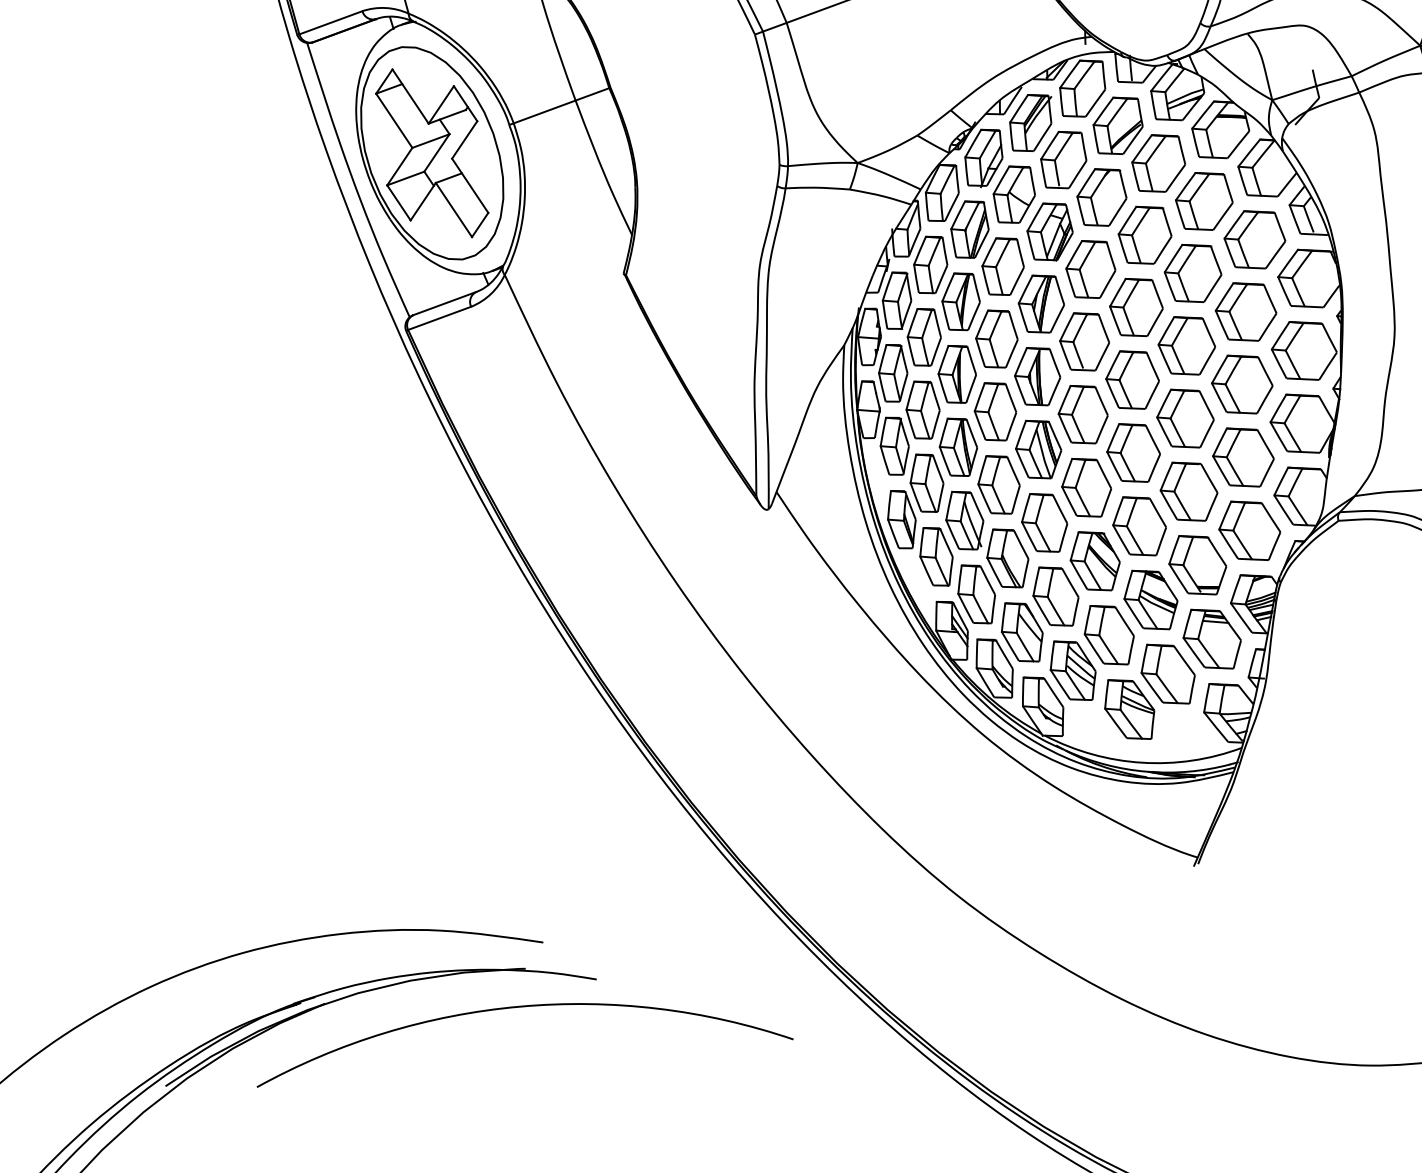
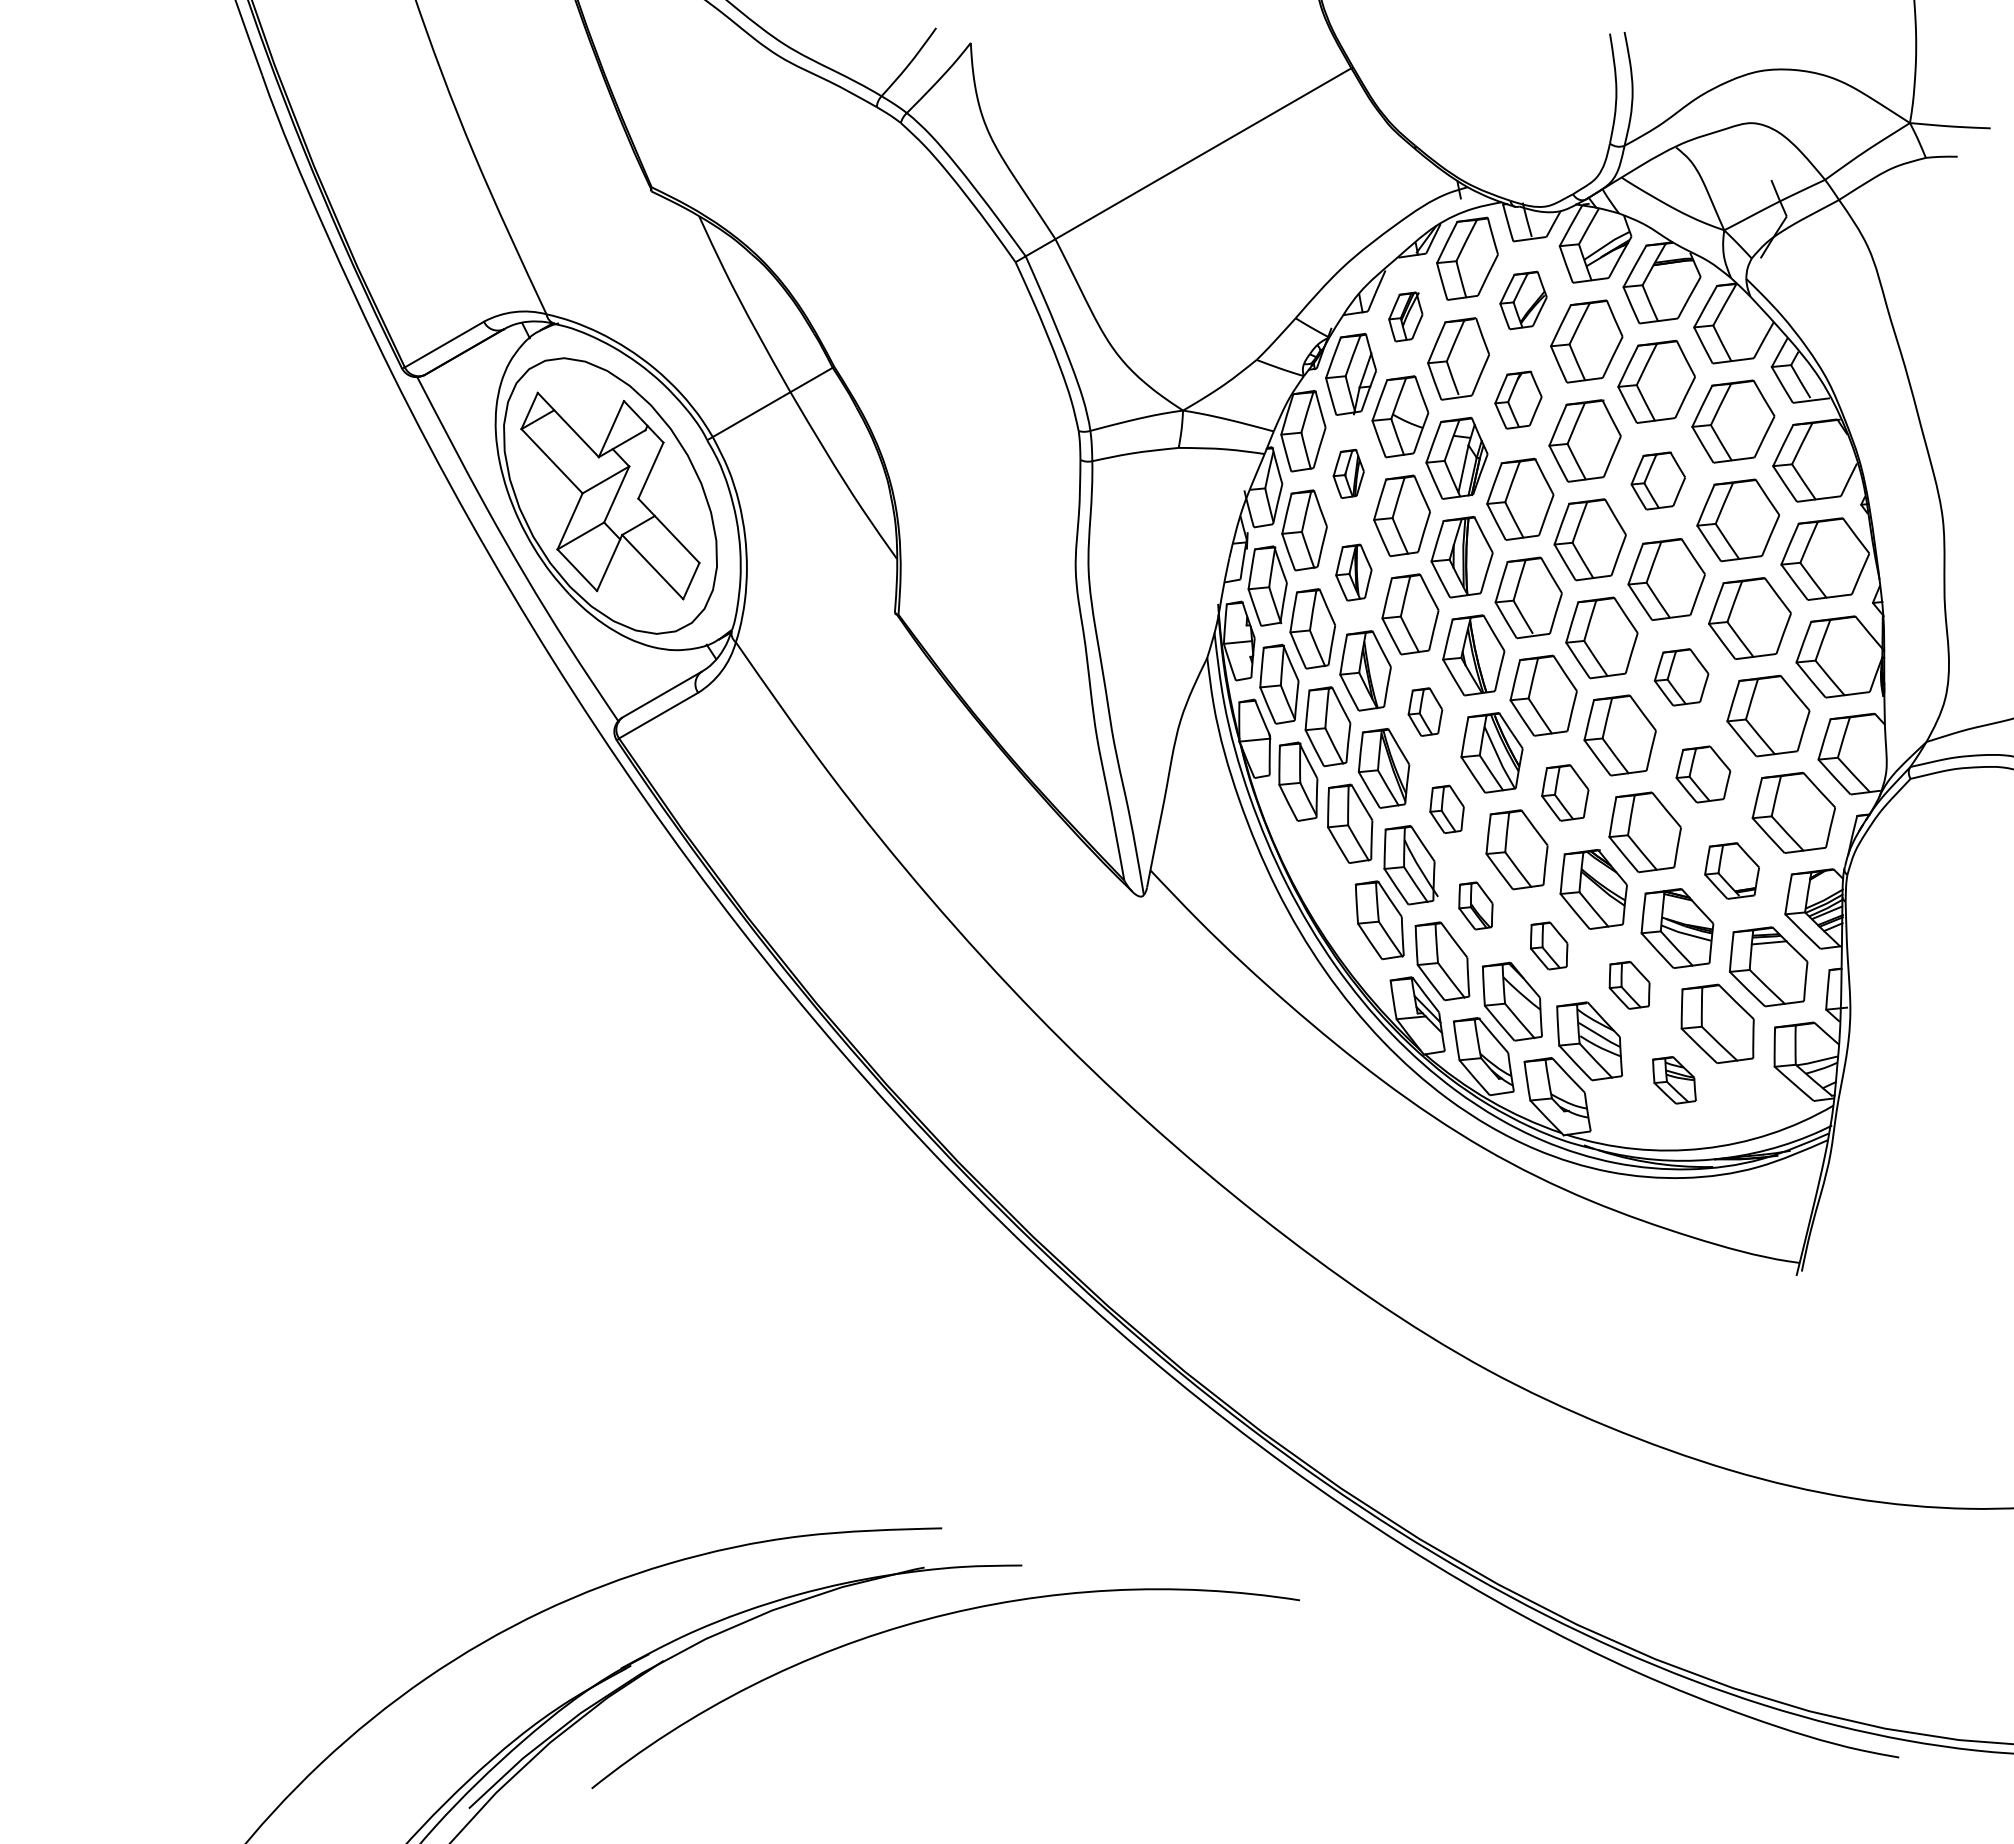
part: (1030, 122) -> (1405, 316), size x0.6
part: (1118, 125) -> (1523, 300), size x0.7
part: (1102, 196) -> (1518, 399), size x0.7
part: (969, 229) -> (1348, 473), size x0.6
part: (1193, 273) -> (1658, 480), size x0.7
part: (960, 301) -> (1353, 572), size x0.7
part: (995, 411) -> (1425, 711), size x0.6
part: (1185, 418) -> (1681, 677), size x0.7
part: (998, 484) -> (1446, 809), size x0.6
part: (1086, 487) -> (1565, 792), size x0.7
part: (1189, 491) -> (1703, 774), size x0.7
part: (901, 519) -> (1324, 878), removed
part: (1007, 558) -> (1475, 905), size x0.6
part: (1197, 564) -> (1731, 870), size x0.7
part: (1055, 596) -> (1548, 945), size x0.6
part: (1109, 635) -> (1629, 985), size x0.6
part: (1129, 709) -> (1674, 1080), size x0.6

